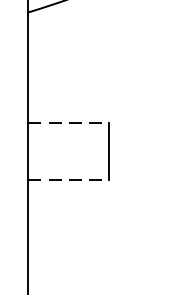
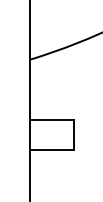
line: (67, 122) -> (51, 119), dashed -> solid
line: (67, 180) -> (51, 150), dashed -> solid

